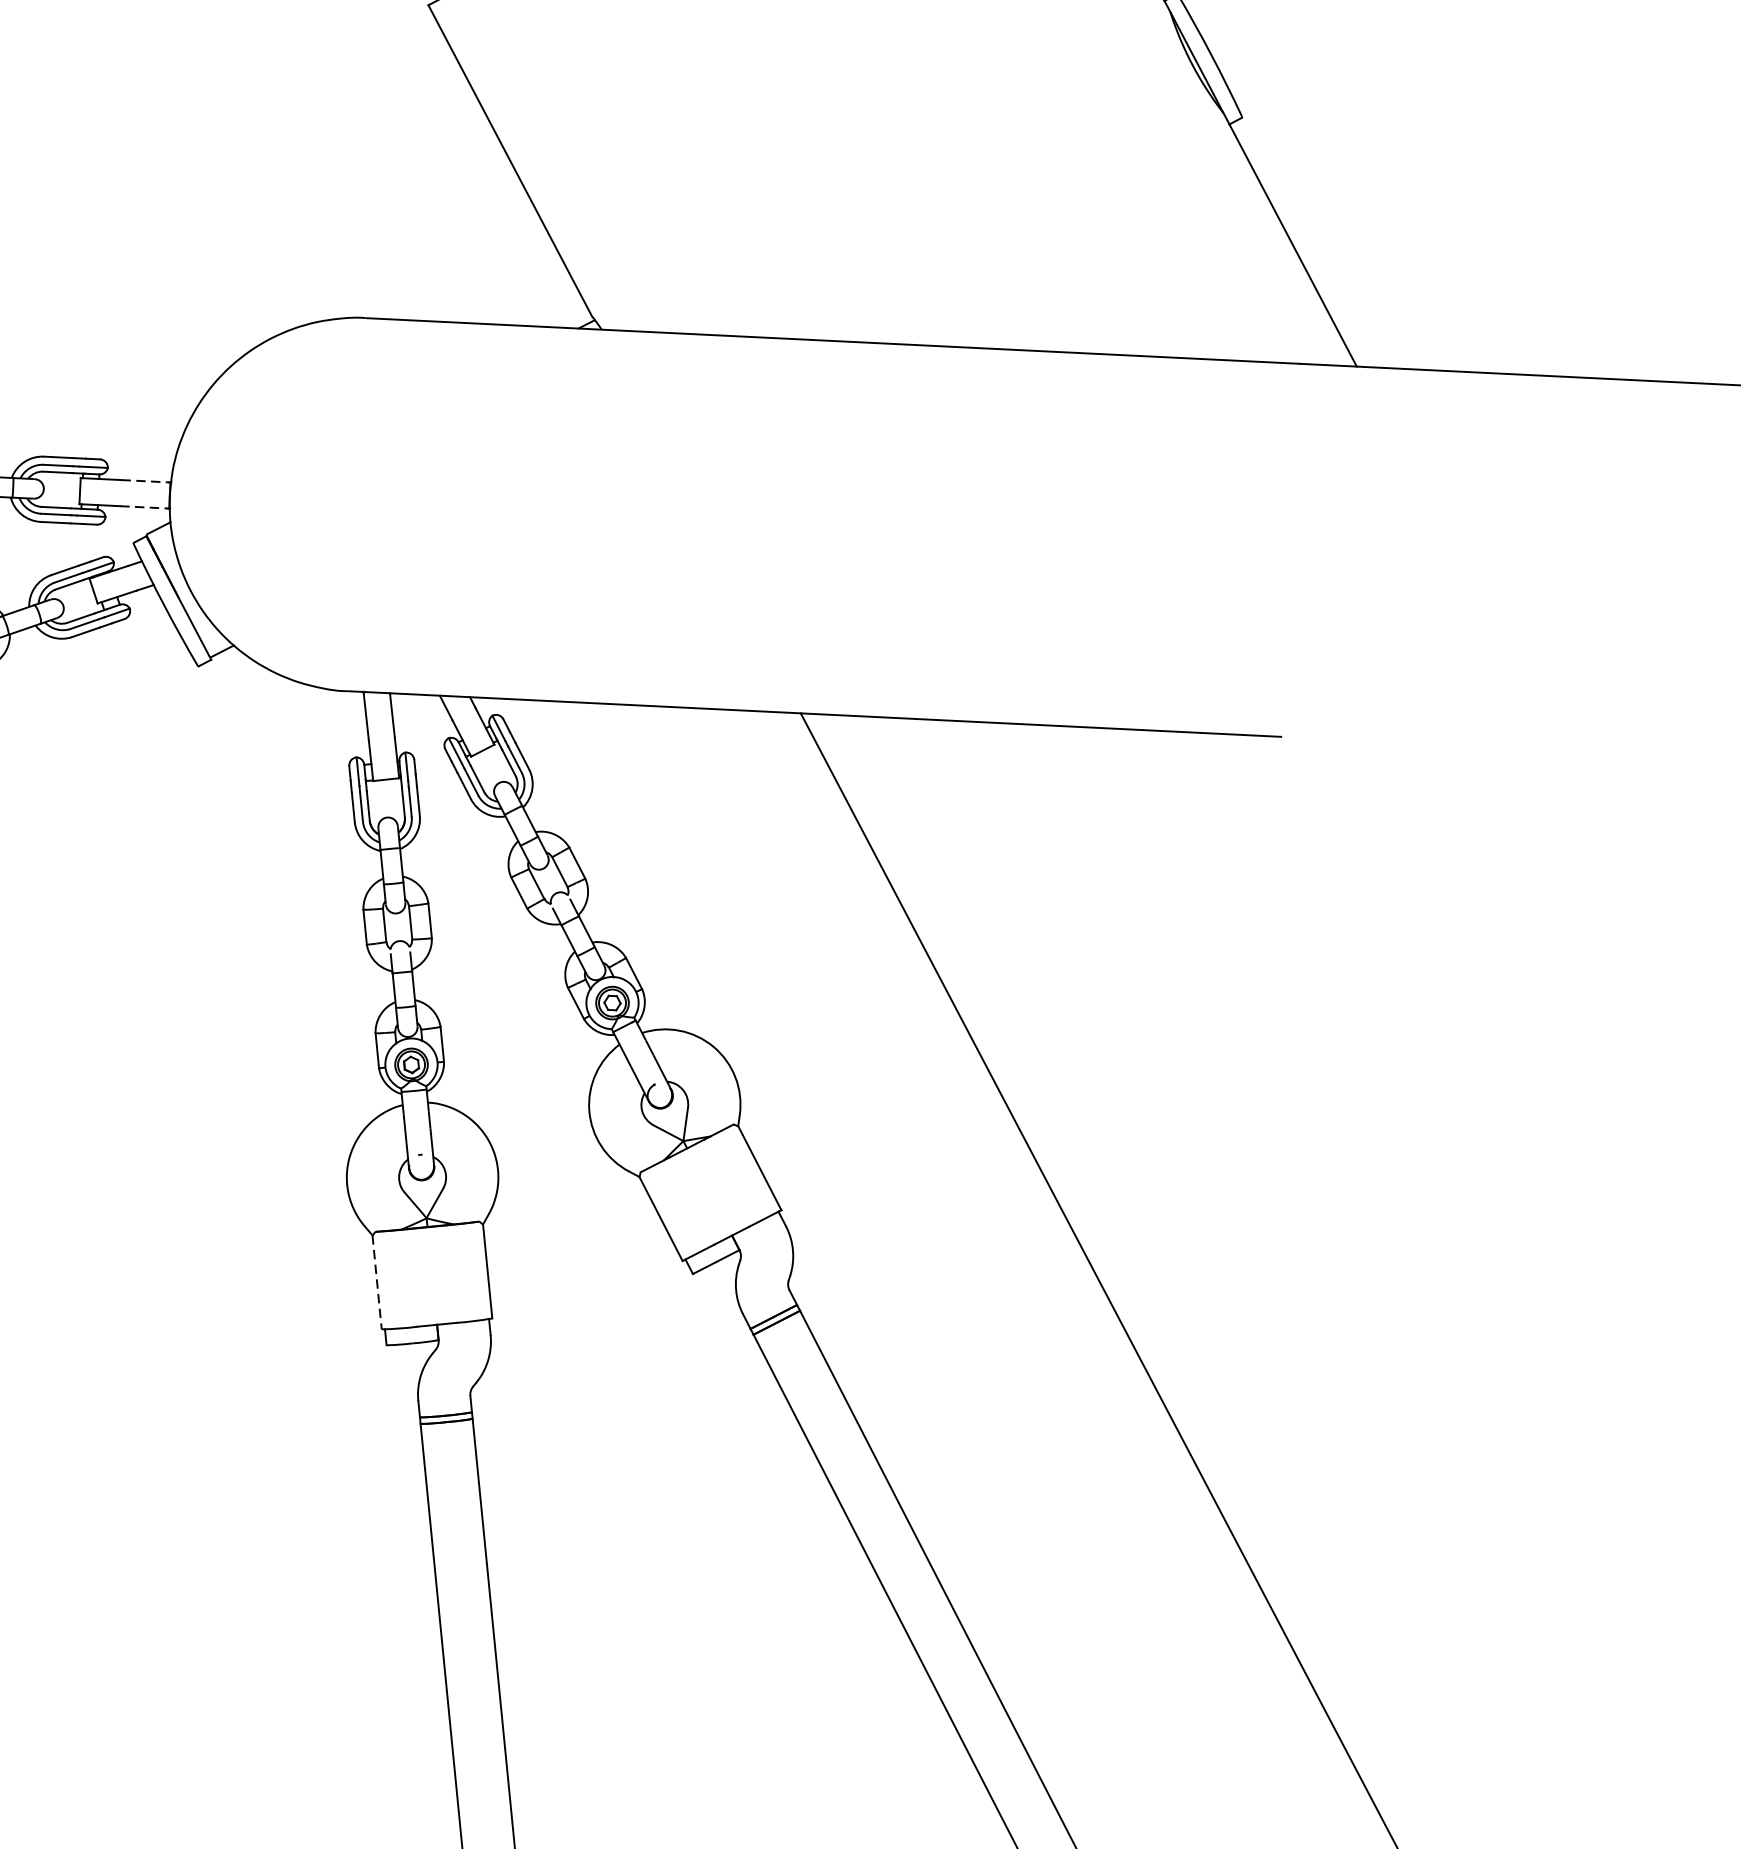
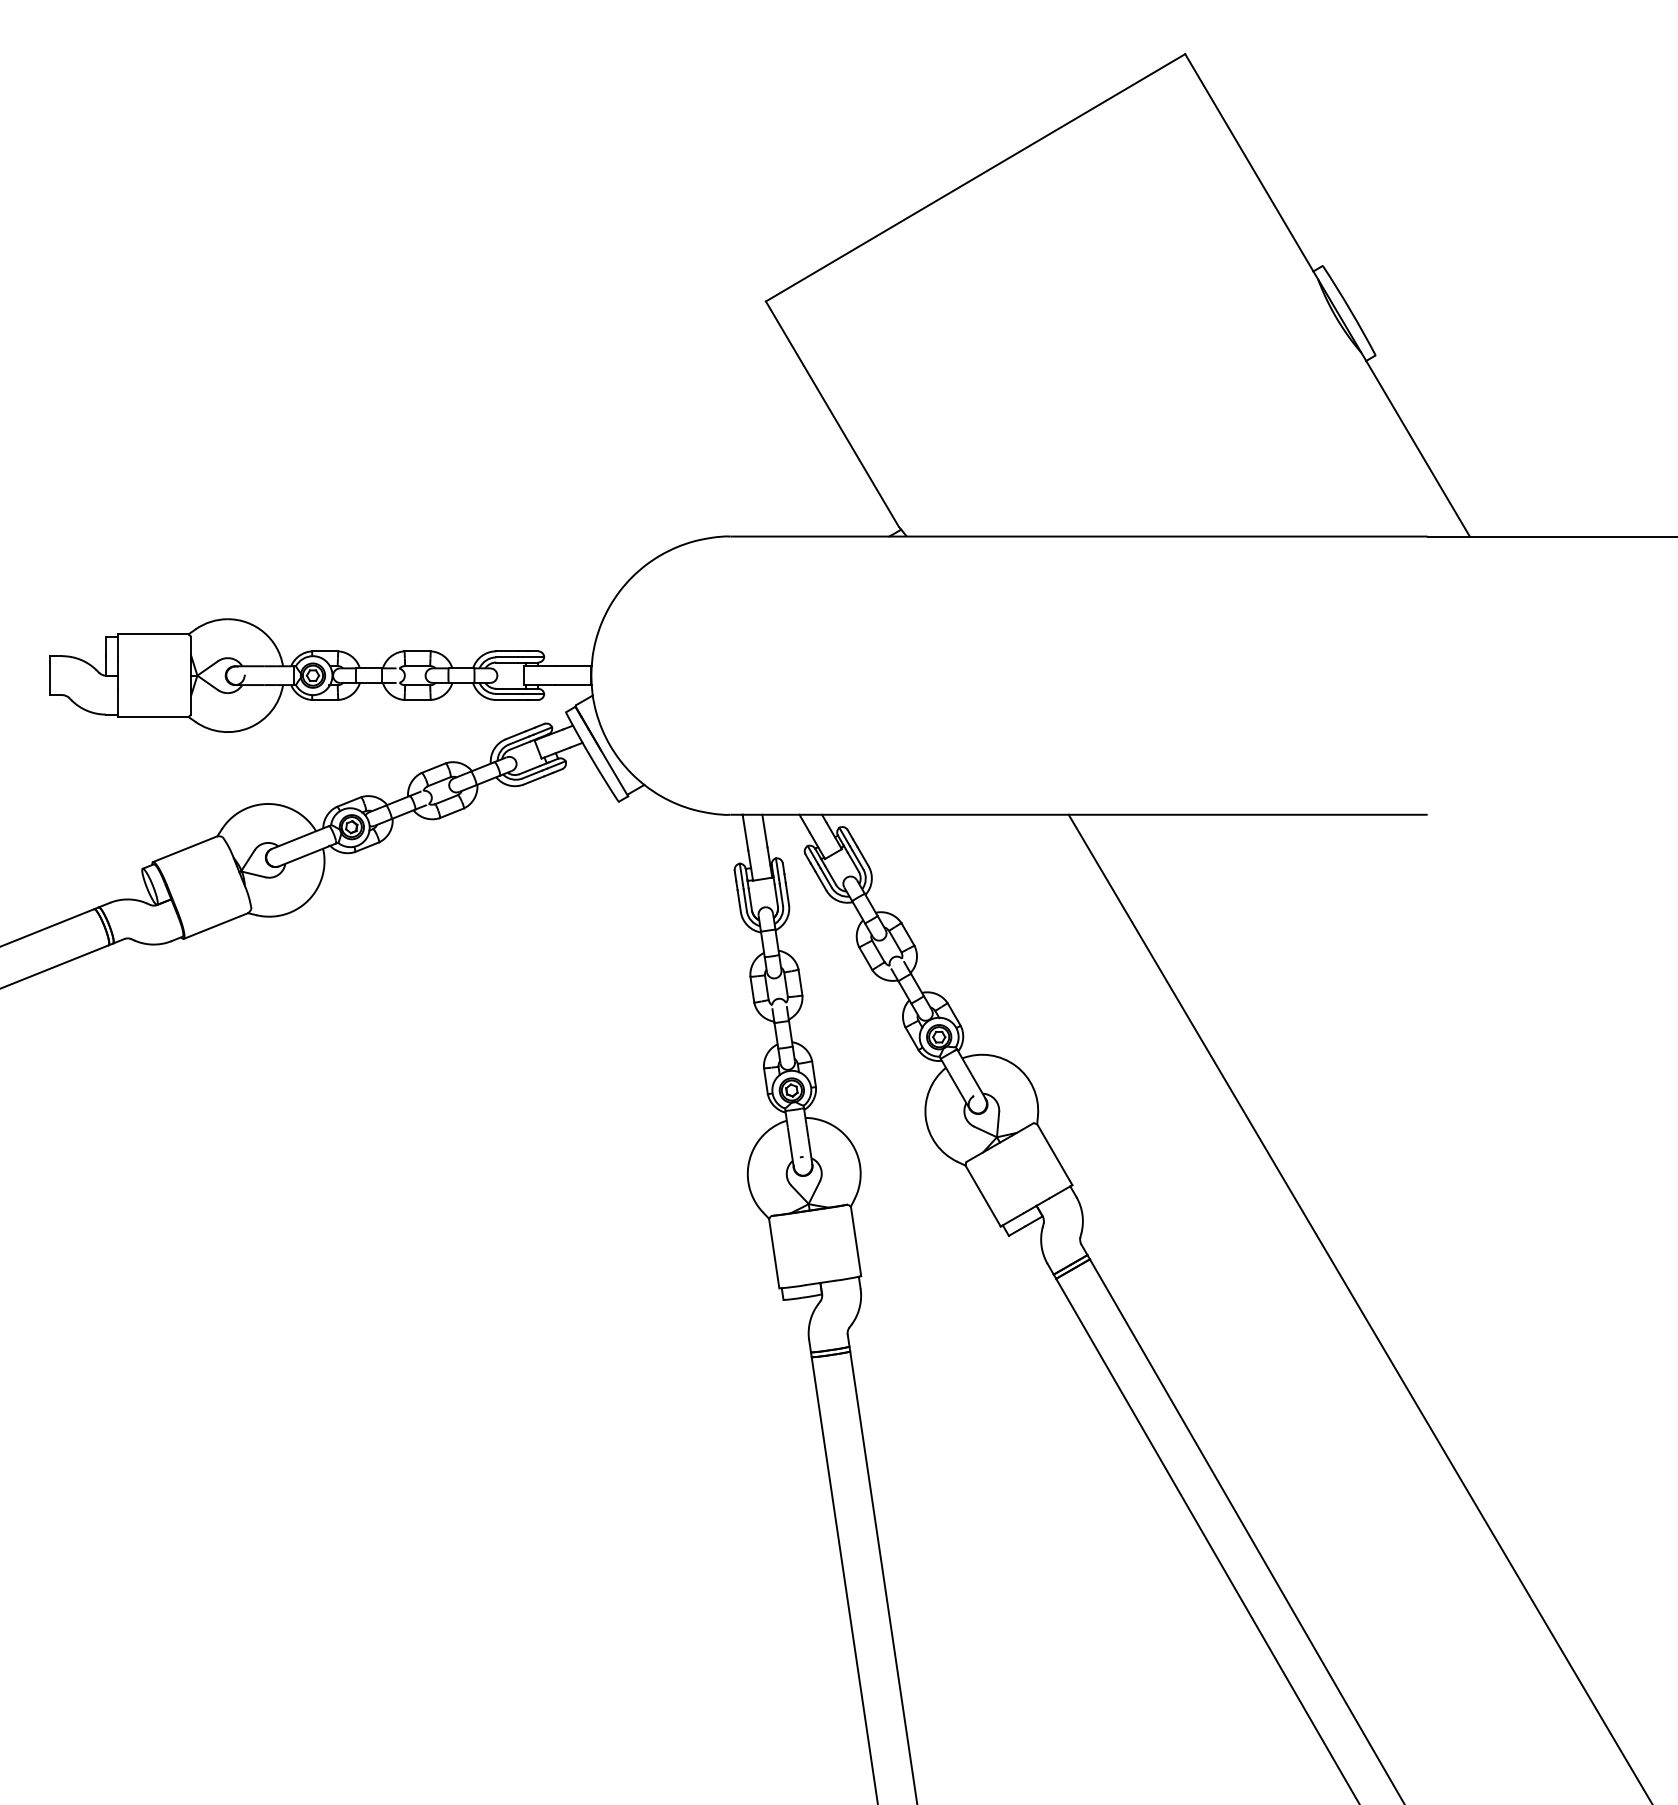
line: (145, 480) -> (572, 665), dashed -> solid
line: (143, 507) -> (572, 685), dashed -> solid
line: (377, 1282) -> (774, 1253), dashed -> solid

